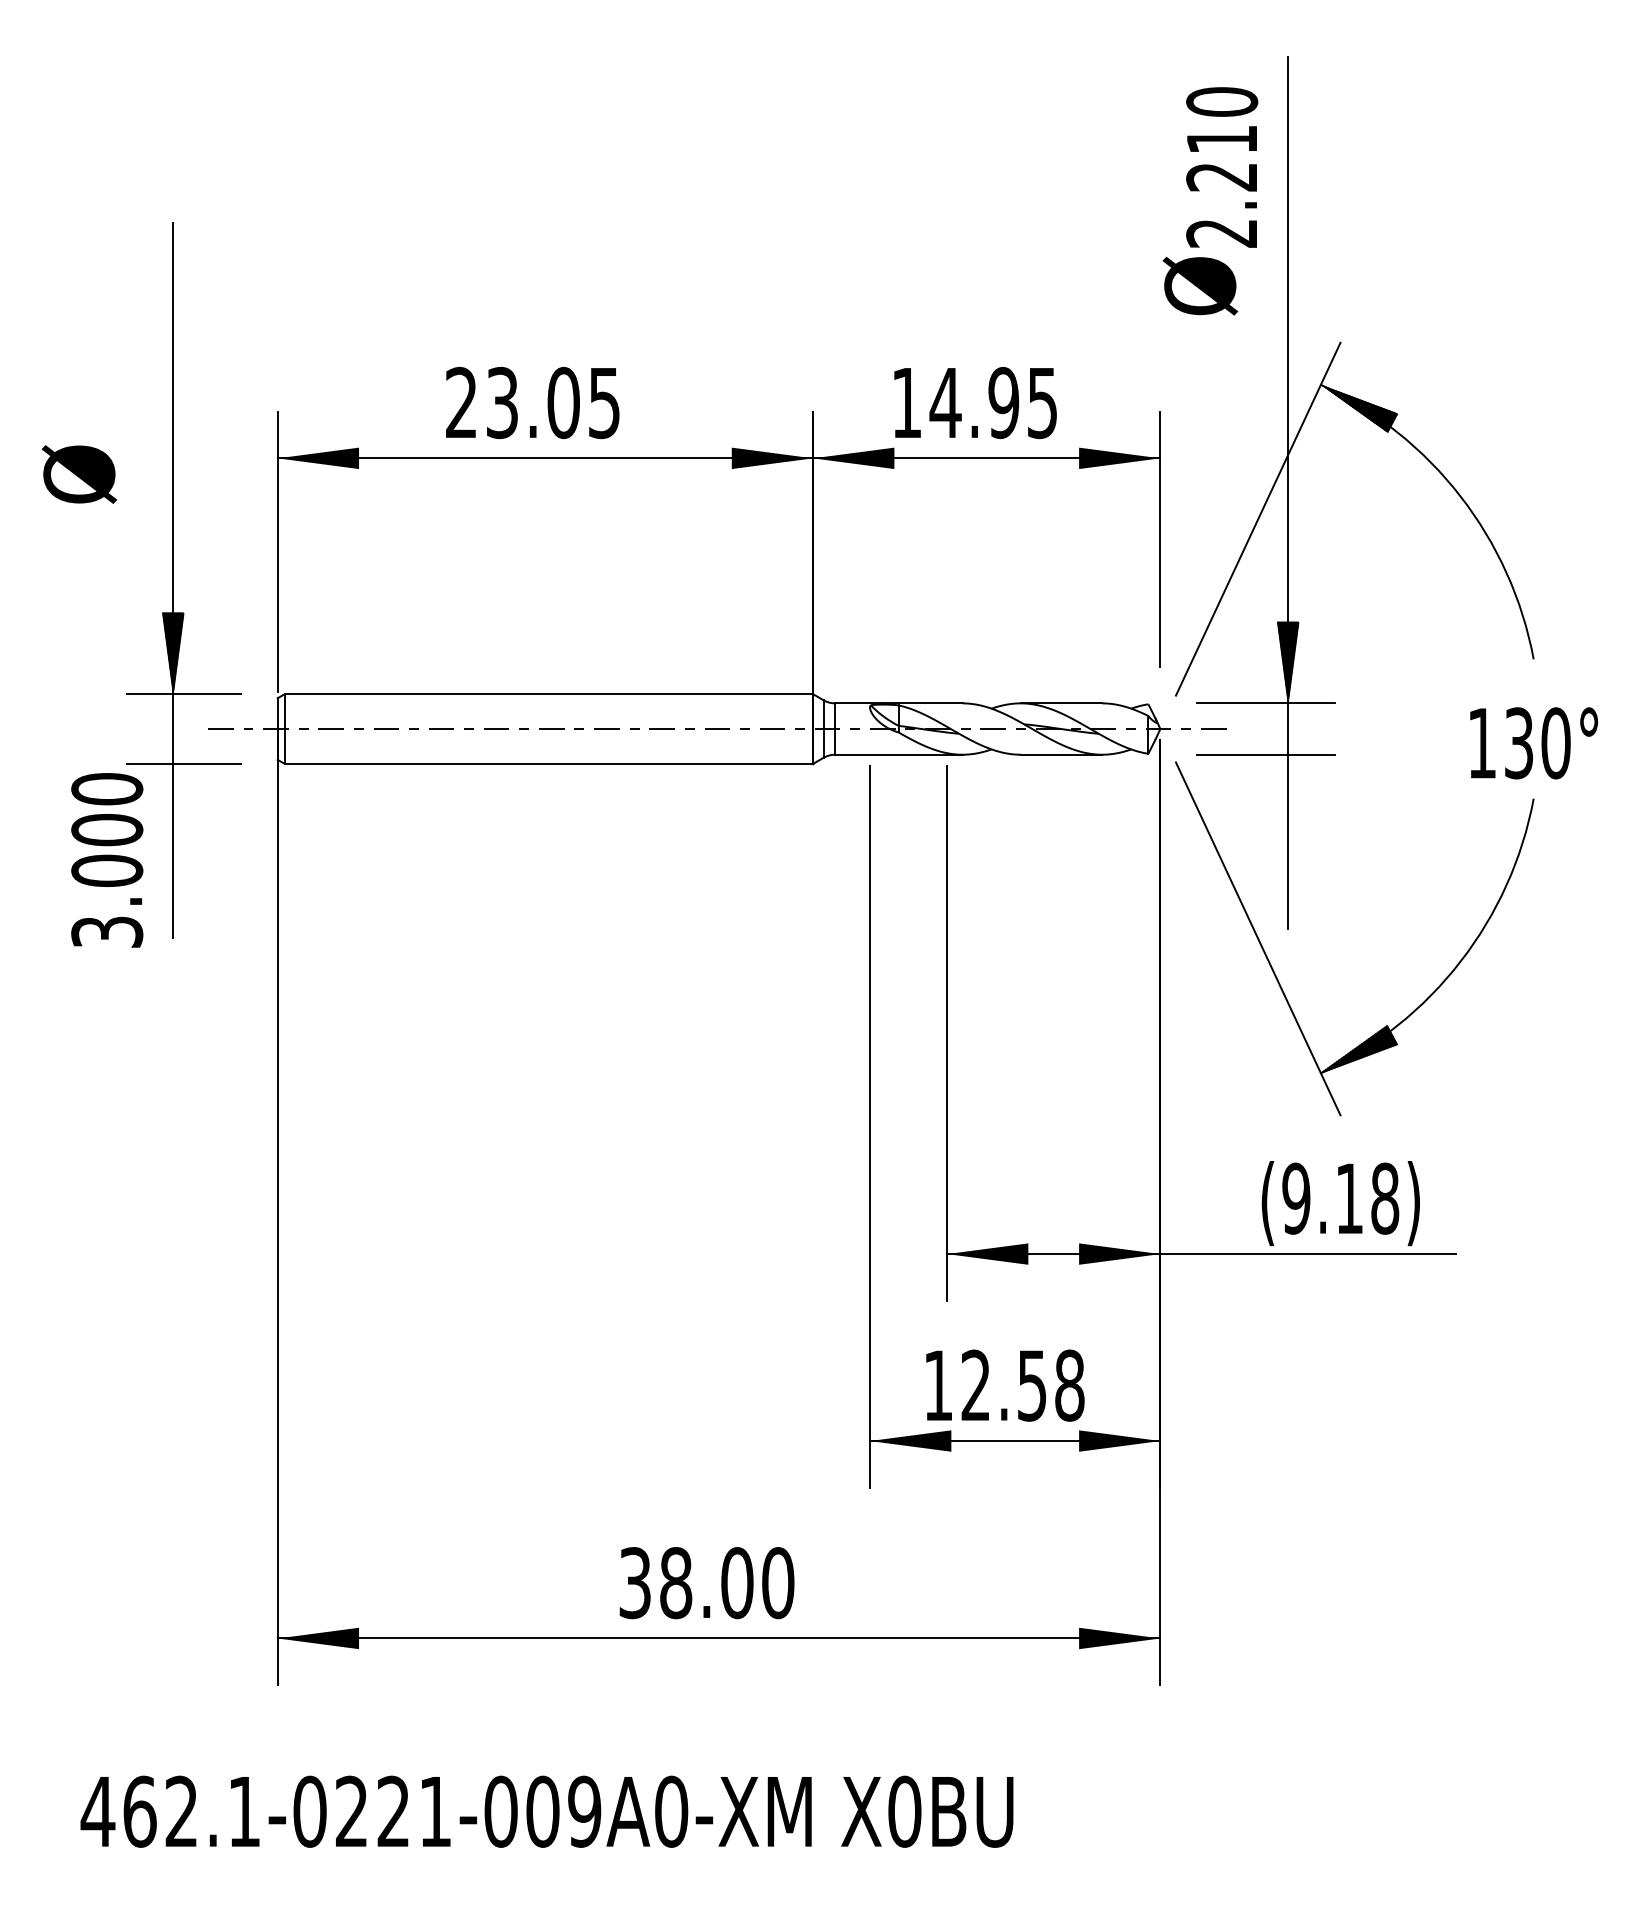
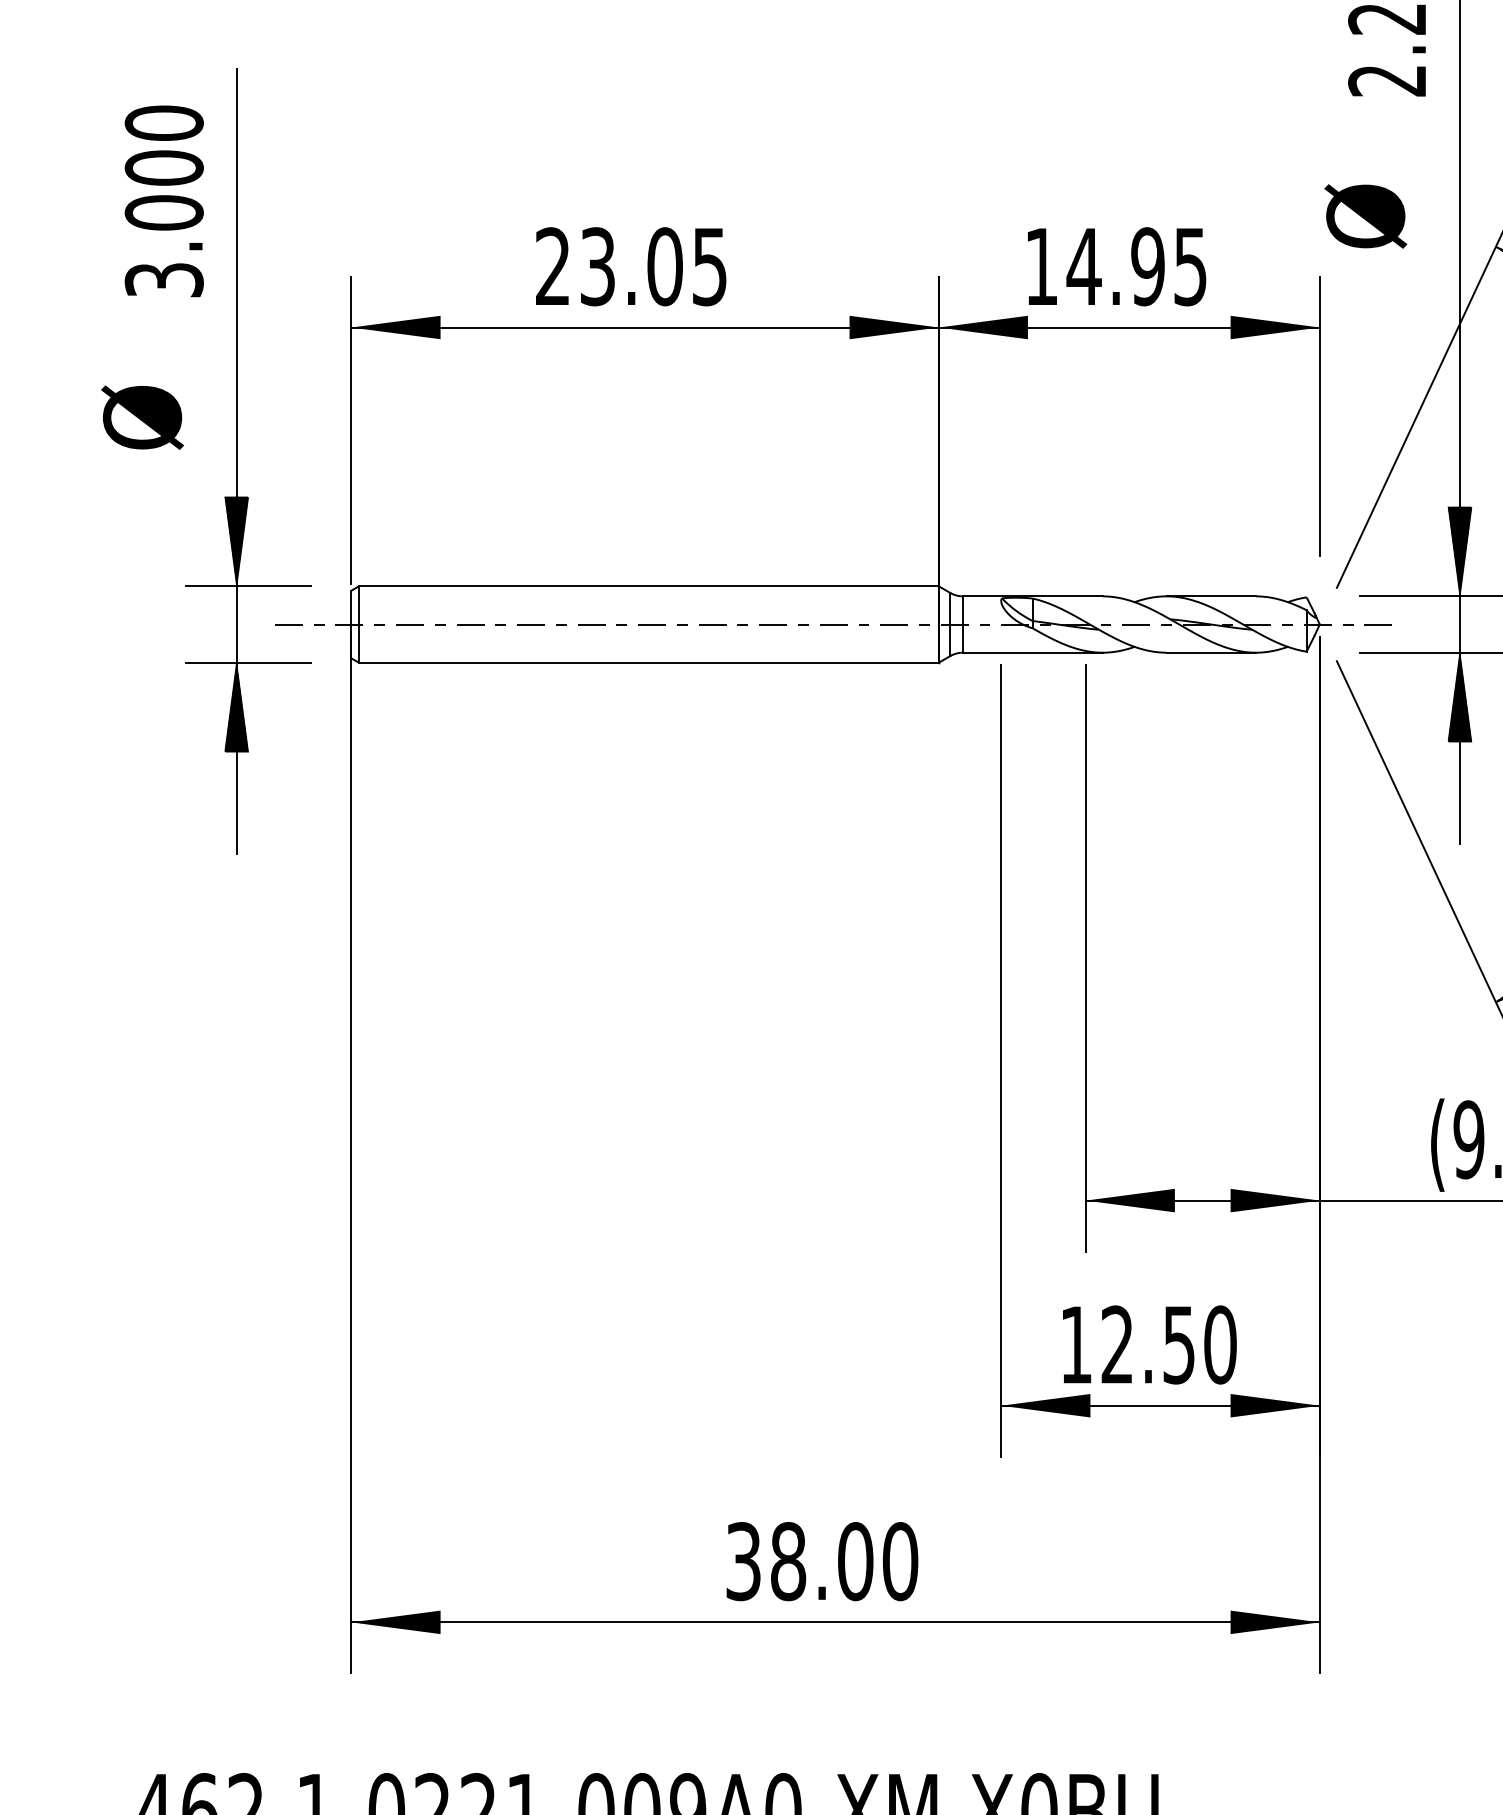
text: (1200, 285) -> (1365, 215), moved
text: (79, 474) -> (142, 417), moved
hatch: (1287, 795) -> (1459, 697), added
hatch: (172, 804) -> (235, 707), added
text: (107, 860) -> (164, 201), moved
text: (1069, 1385) -> (1220, 1344), 12.58 -> 12.50

